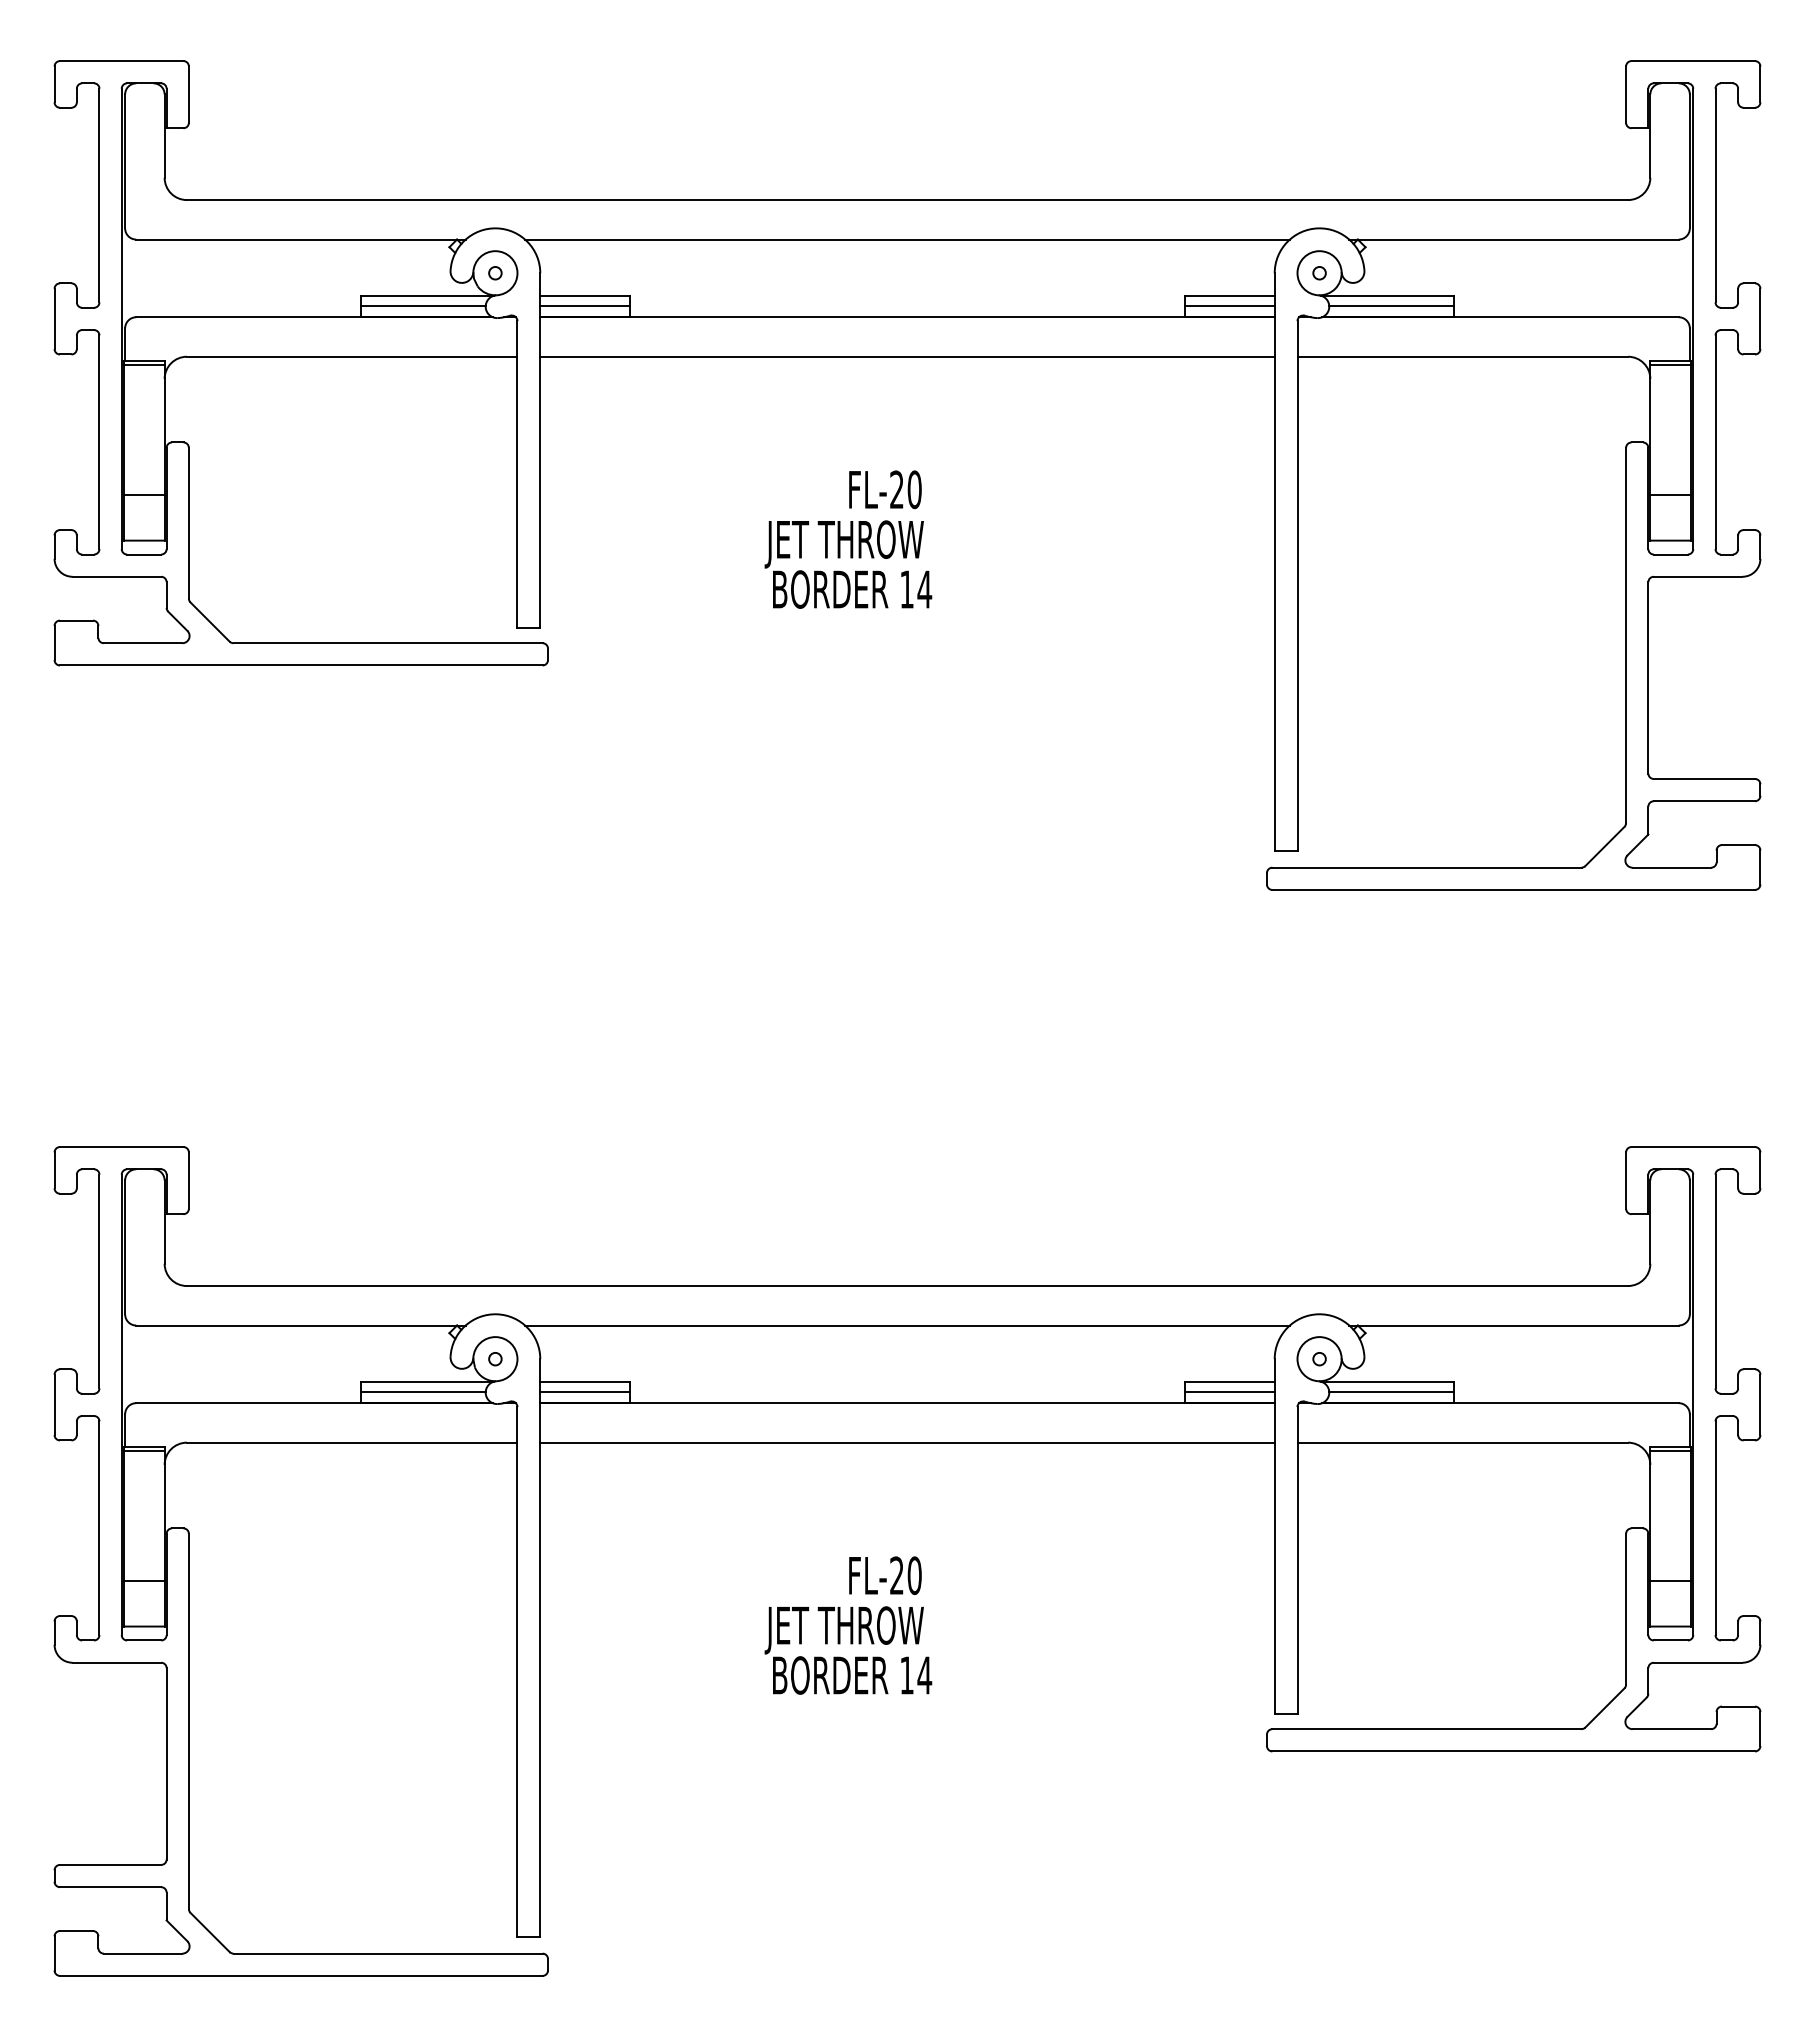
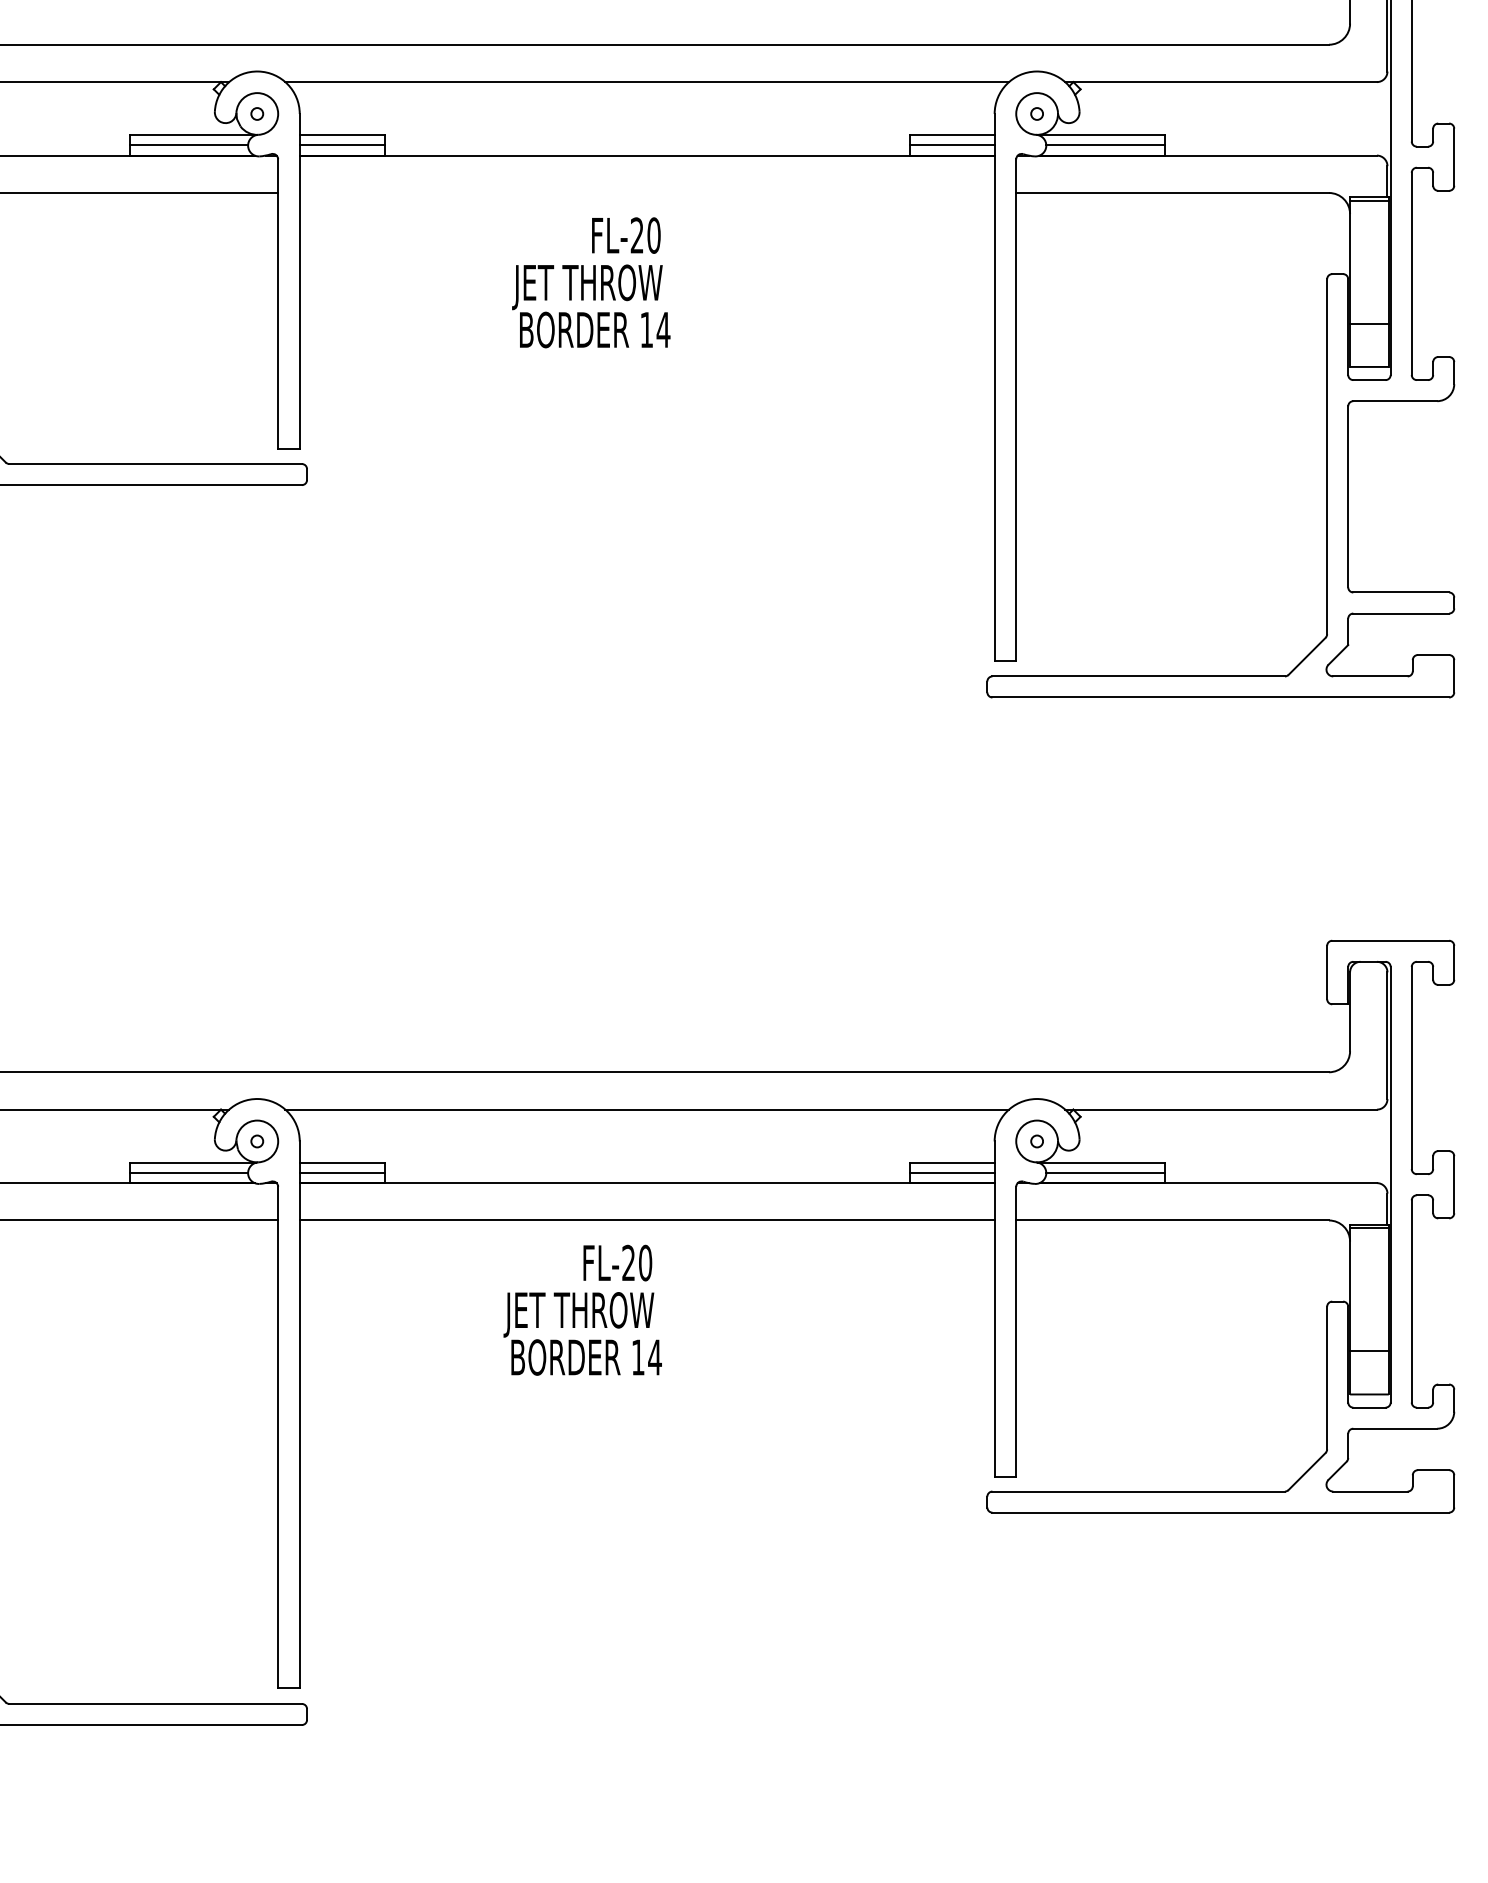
line: (907, 356) -> (647, 192), removed
text: (848, 539) -> (591, 282), moved
text: (848, 1625) -> (582, 1310), moved

